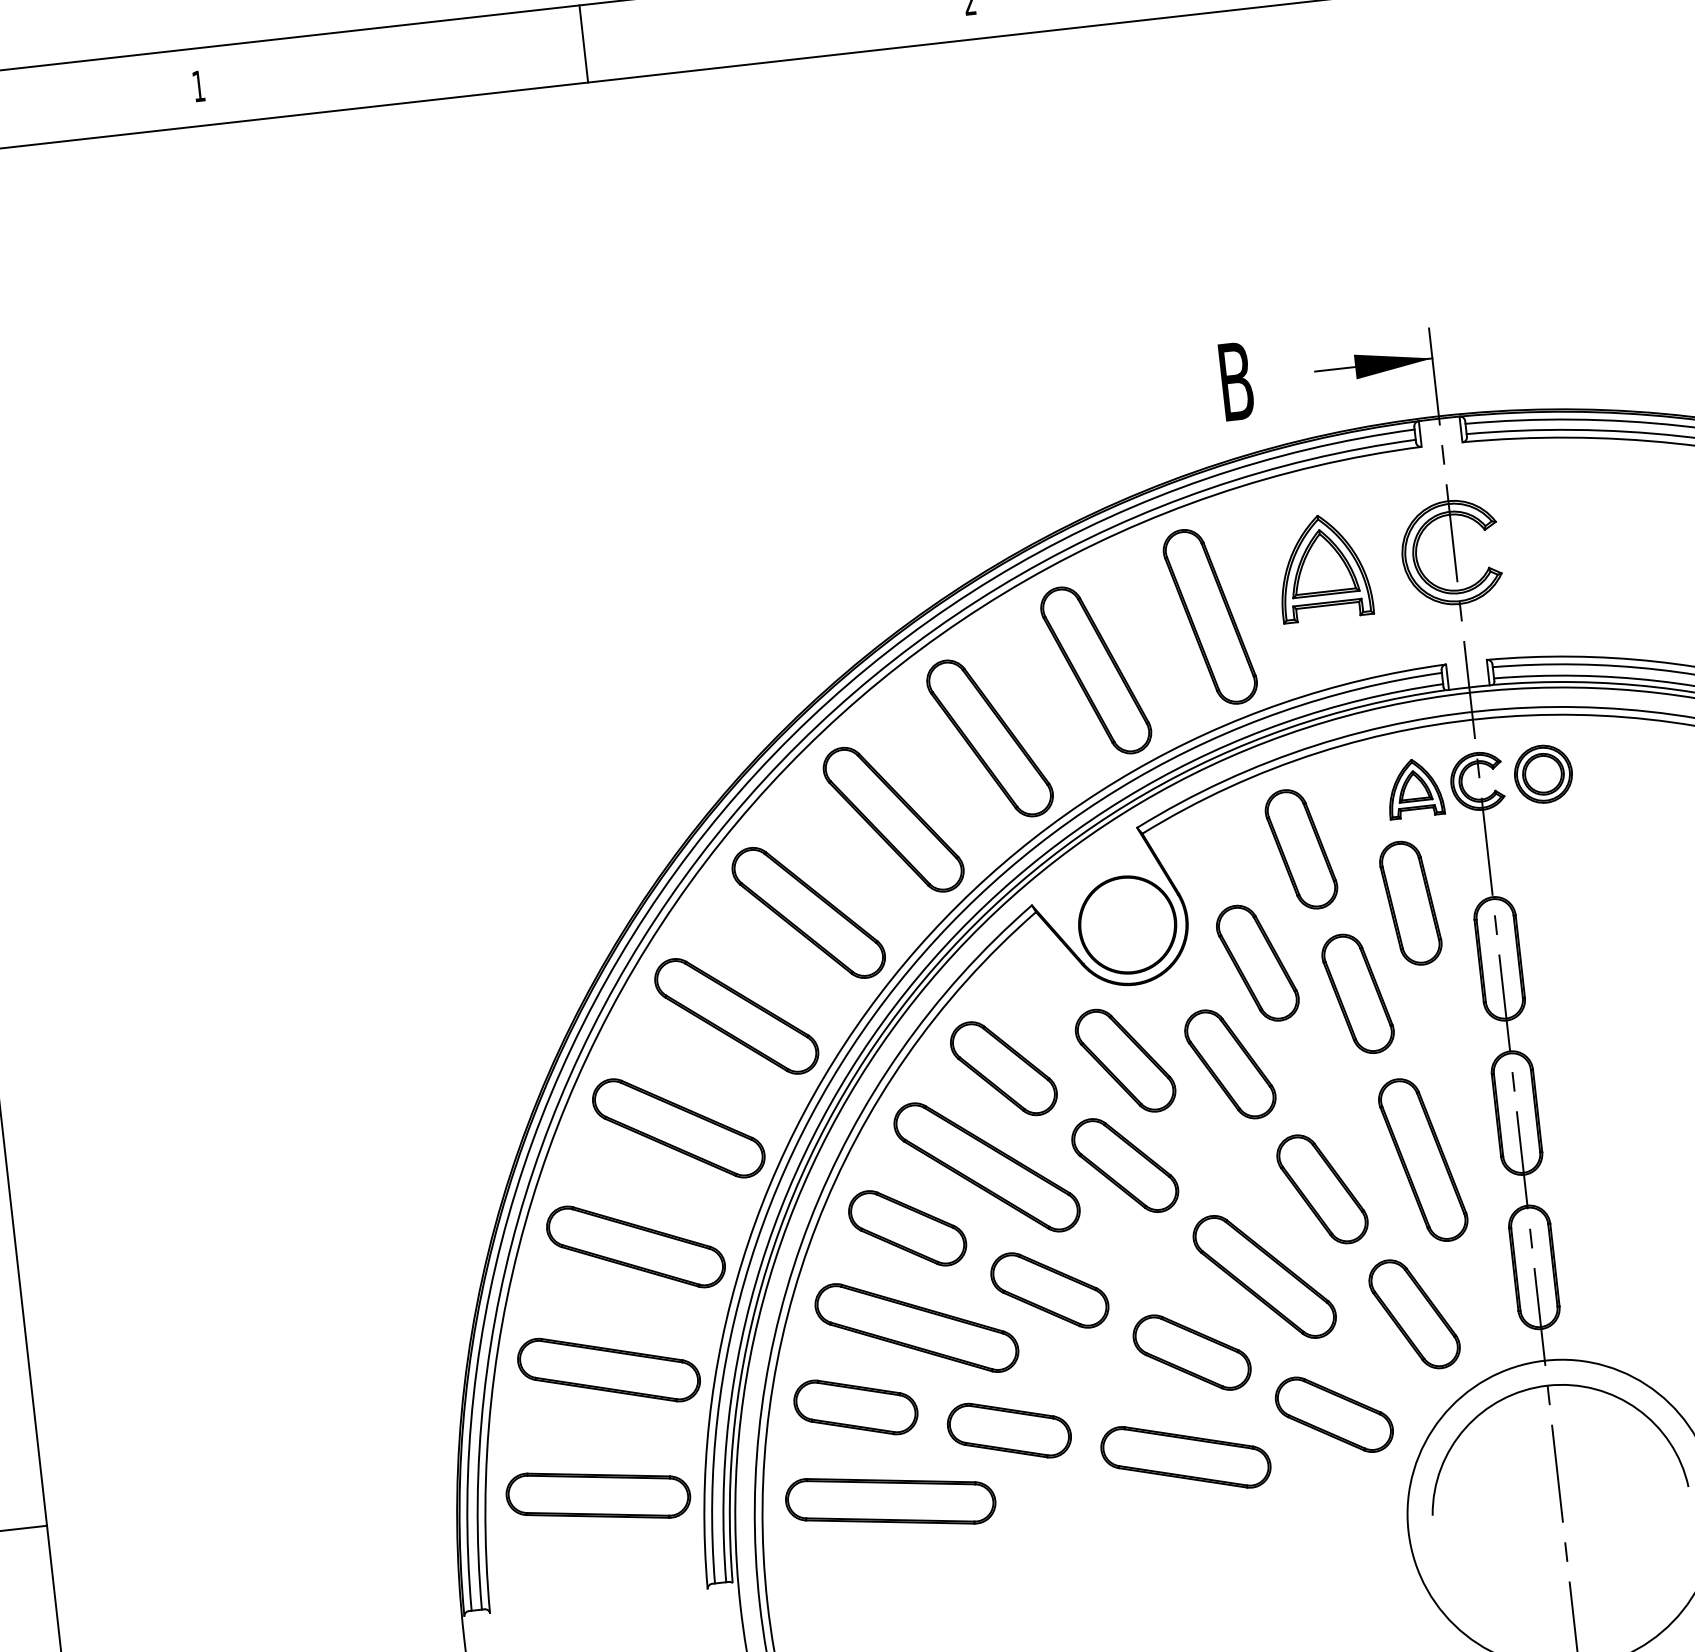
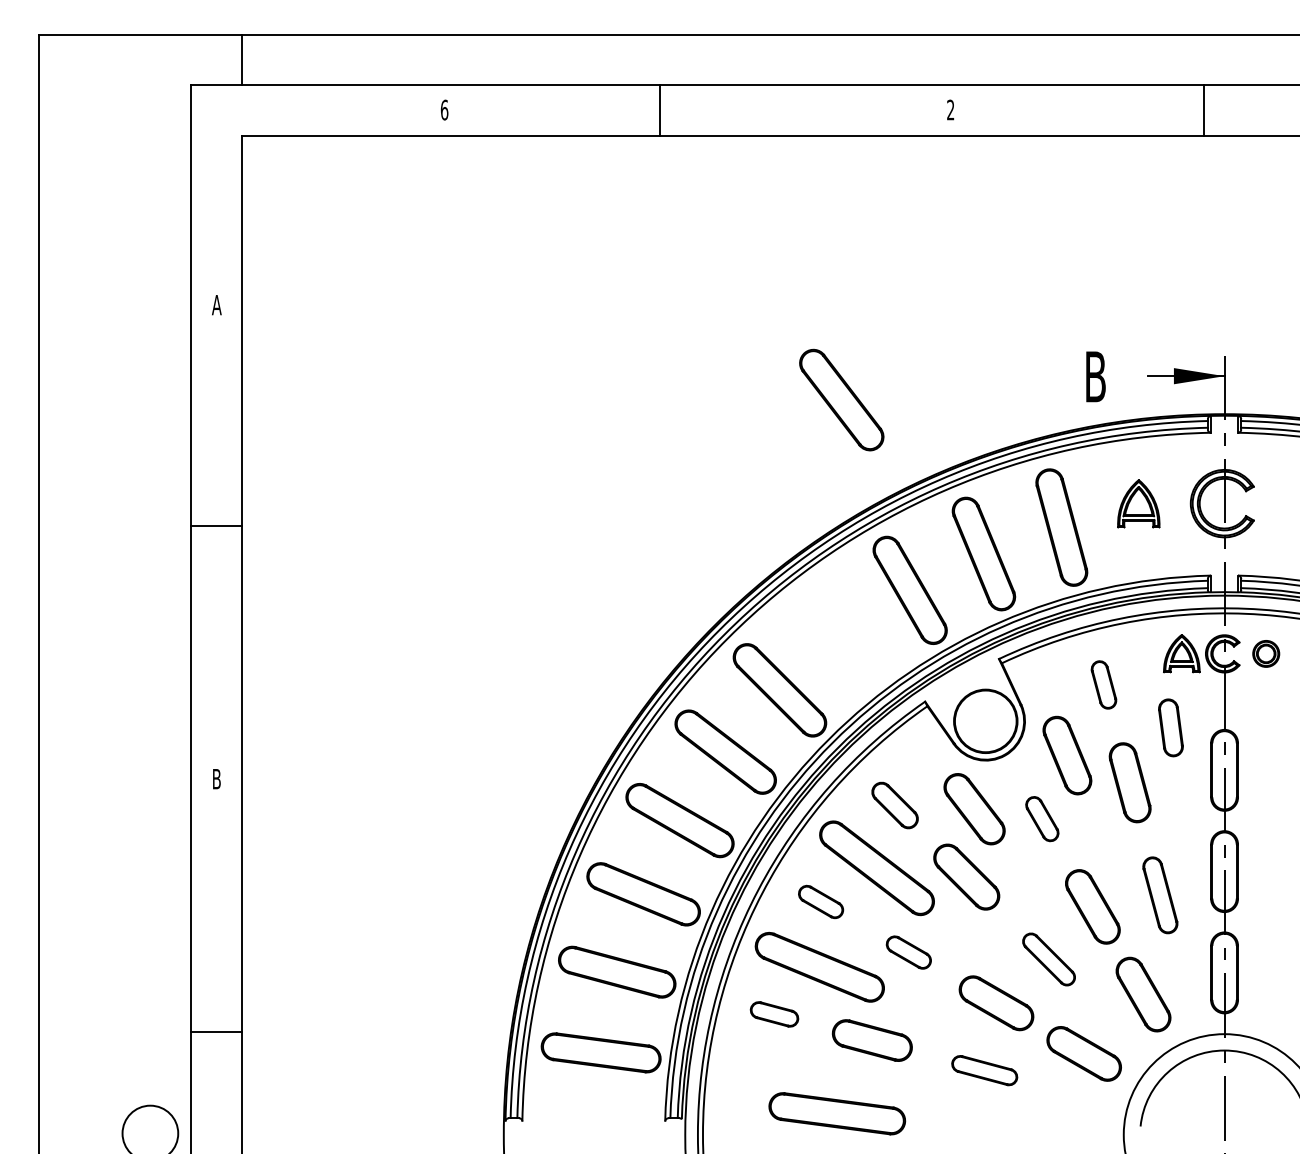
line: (584, 43) -> (660, 110), moved
text: (198, 85) -> (444, 109), 1 -> 6
part: (1323, 567) -> (1138, 503), size x0.7
part: (1542, 773) -> (1265, 653), size x0.7
part: (893, 818) -> (841, 399), moved
part: (1300, 848) -> (1103, 684), size x0.6
part: (1410, 902) -> (1170, 727), size x0.7
part: (1230, 1063) -> (1042, 818), size x0.6
part: (1002, 1068) -> (894, 805), size x0.7
part: (1423, 1160) -> (1160, 895), size x0.7
part: (906, 1227) -> (820, 901), size x0.6
part: (1263, 1277) -> (1048, 959), size x0.6
part: (1049, 1290) -> (908, 952), size x0.6
part: (855, 1407) -> (774, 1014), size x0.6
part: (1185, 1457) -> (984, 1070), size x0.6
part: (891, 1500) -> (837, 1113), moved

